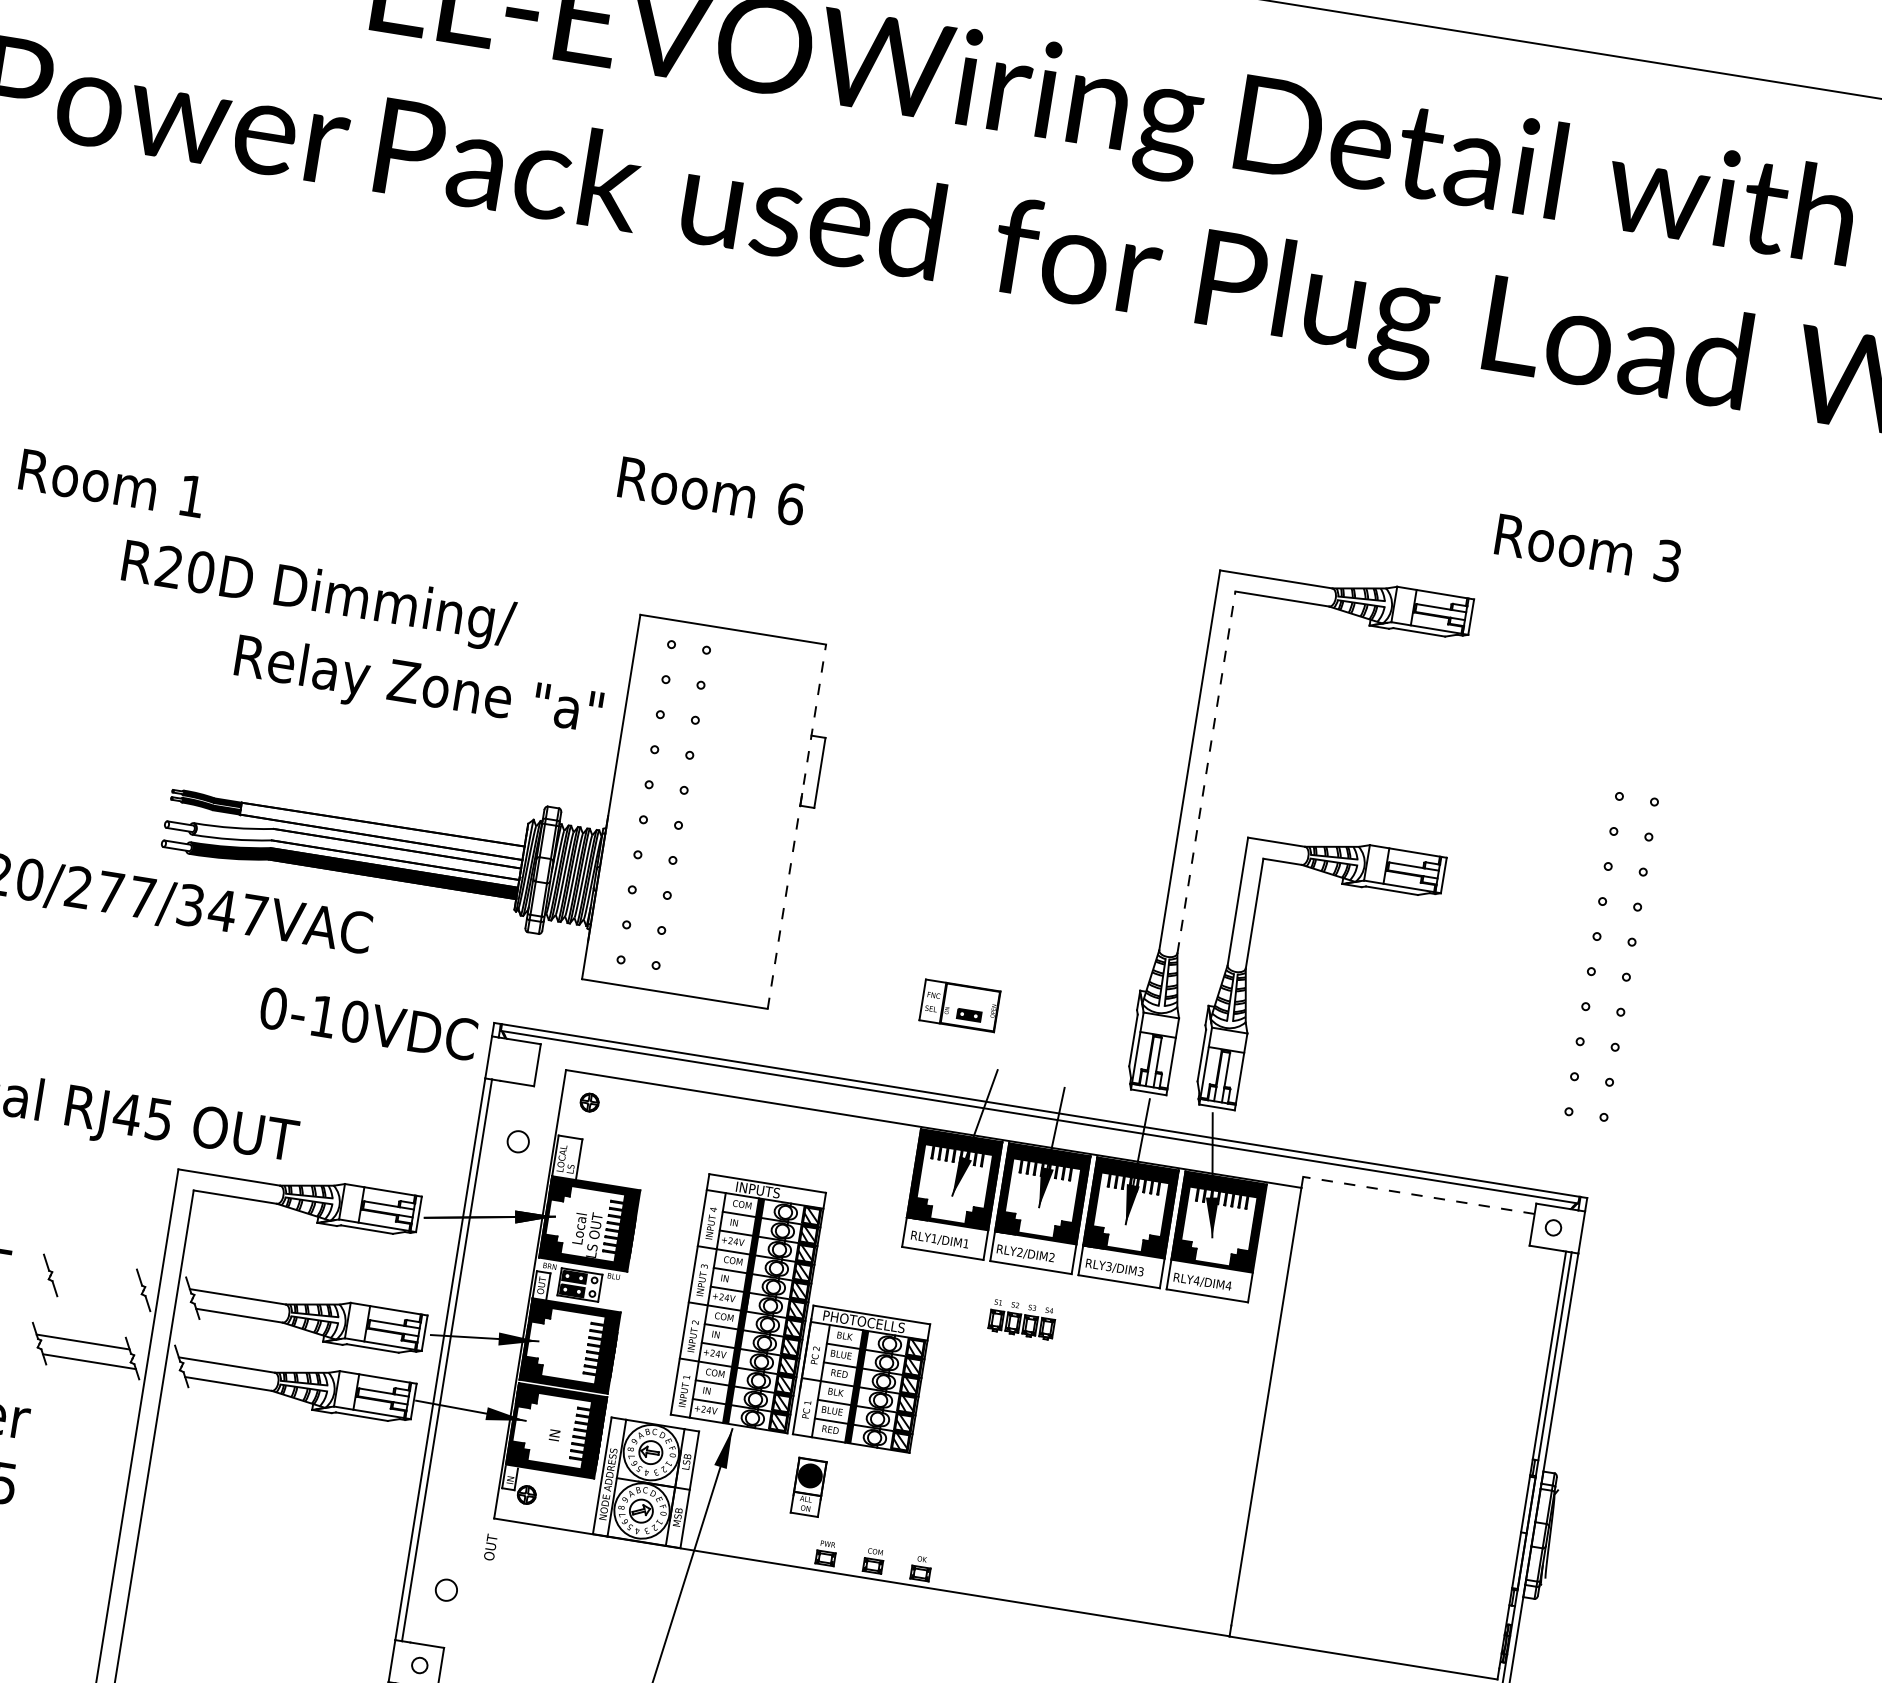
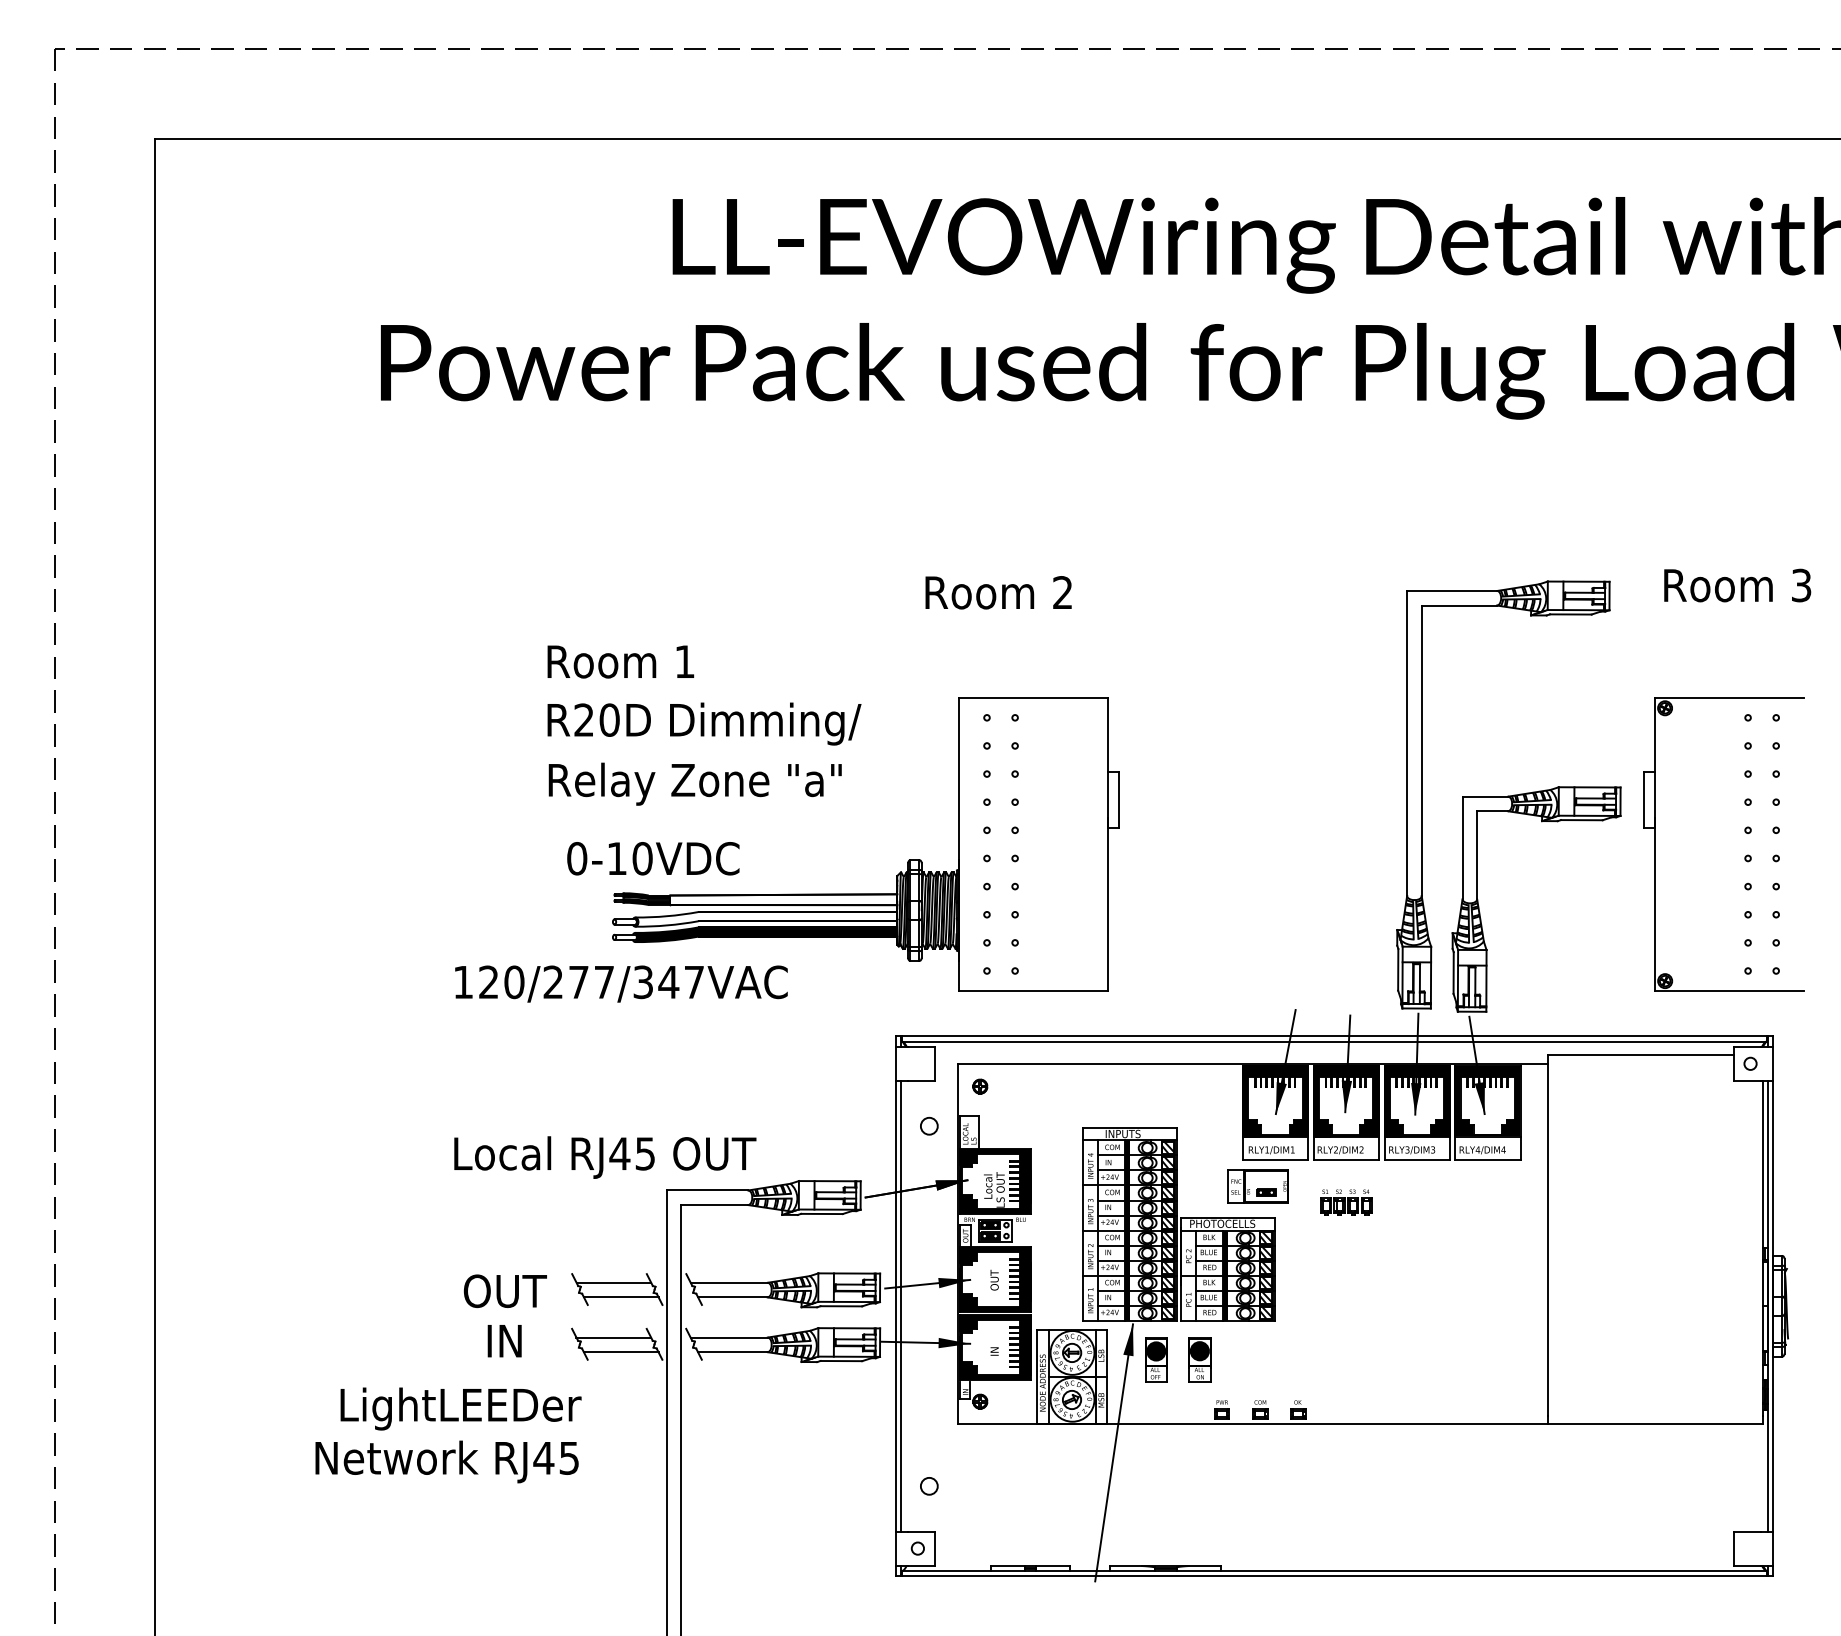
text: (111, 483) -> (620, 661), moved
text: (791, 503) -> (1063, 592), 6 -> 2
text: (1588, 548) -> (1737, 585), moved
text: (417, 687) -> (694, 783), moved
line: (1206, 771) -> (1421, 750), dashed -> solid
line: (796, 826) -> (1107, 844), dashed -> solid
part: (1478, 935) -> (1655, 844), added
part: (959, 1005) -> (1257, 1186), moved
text: (368, 1023) -> (653, 858), moved
line: (1419, 1195) -> (1641, 1055), dashed -> solid
line: (93, 1273) -> (613, 1282), added
line: (99, 1293) -> (620, 1297), added
part: (754, 1477) -> (1156, 1359), added
text: (490, 1546) -> (994, 1279), moved

